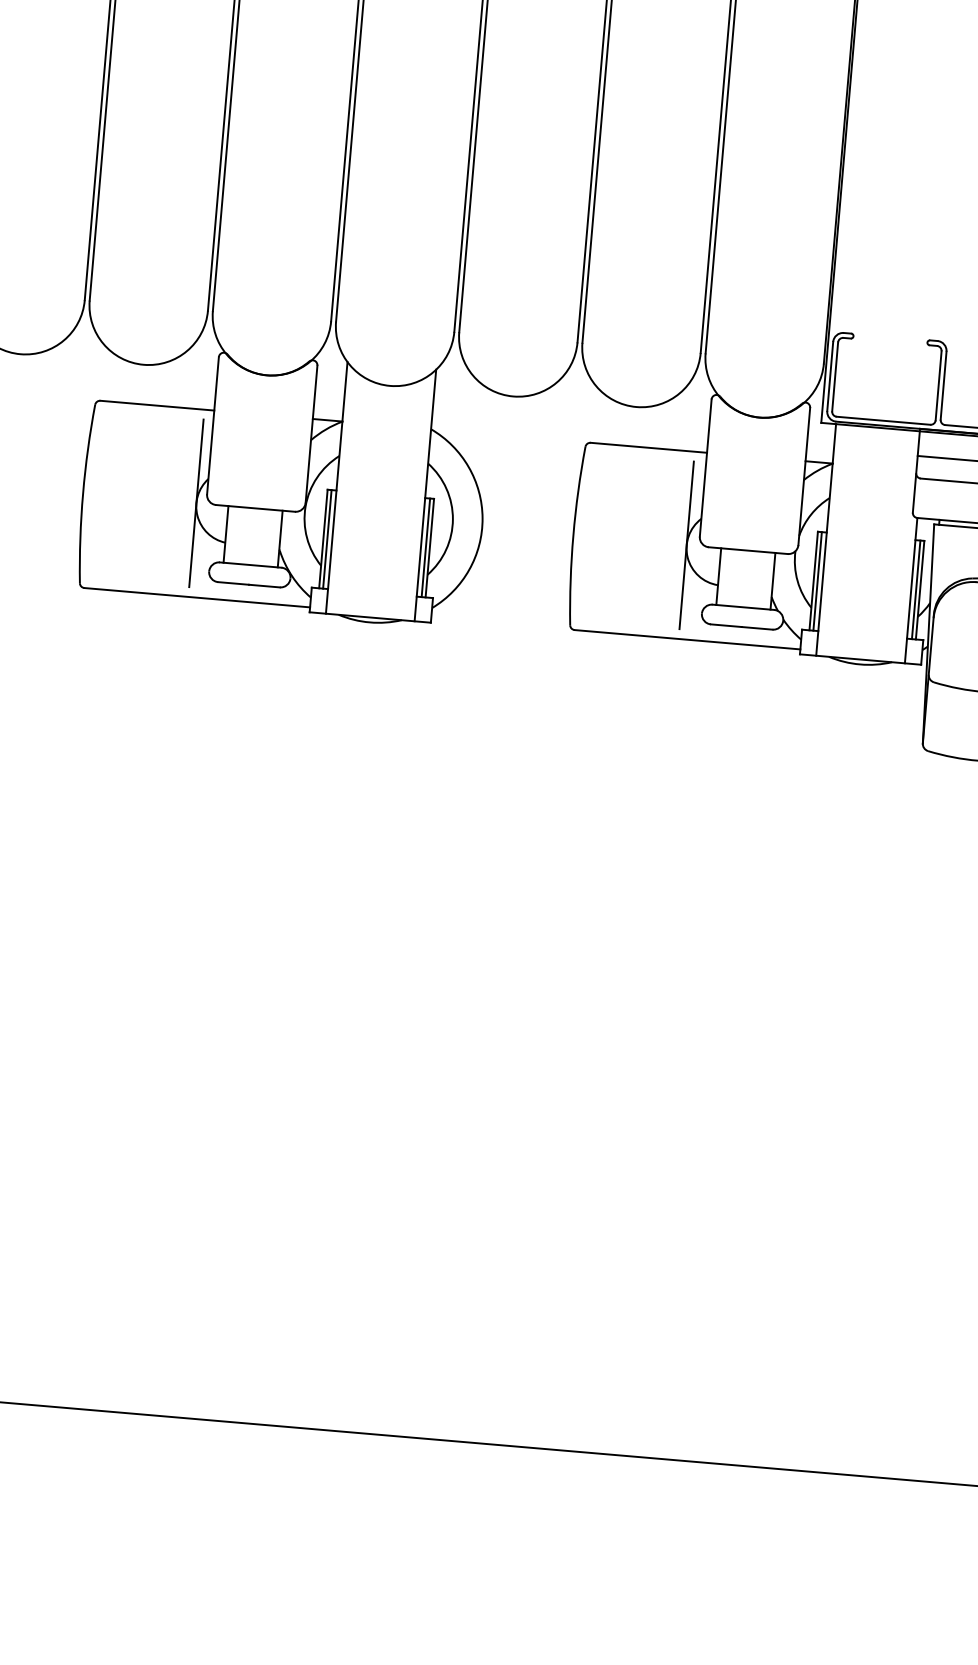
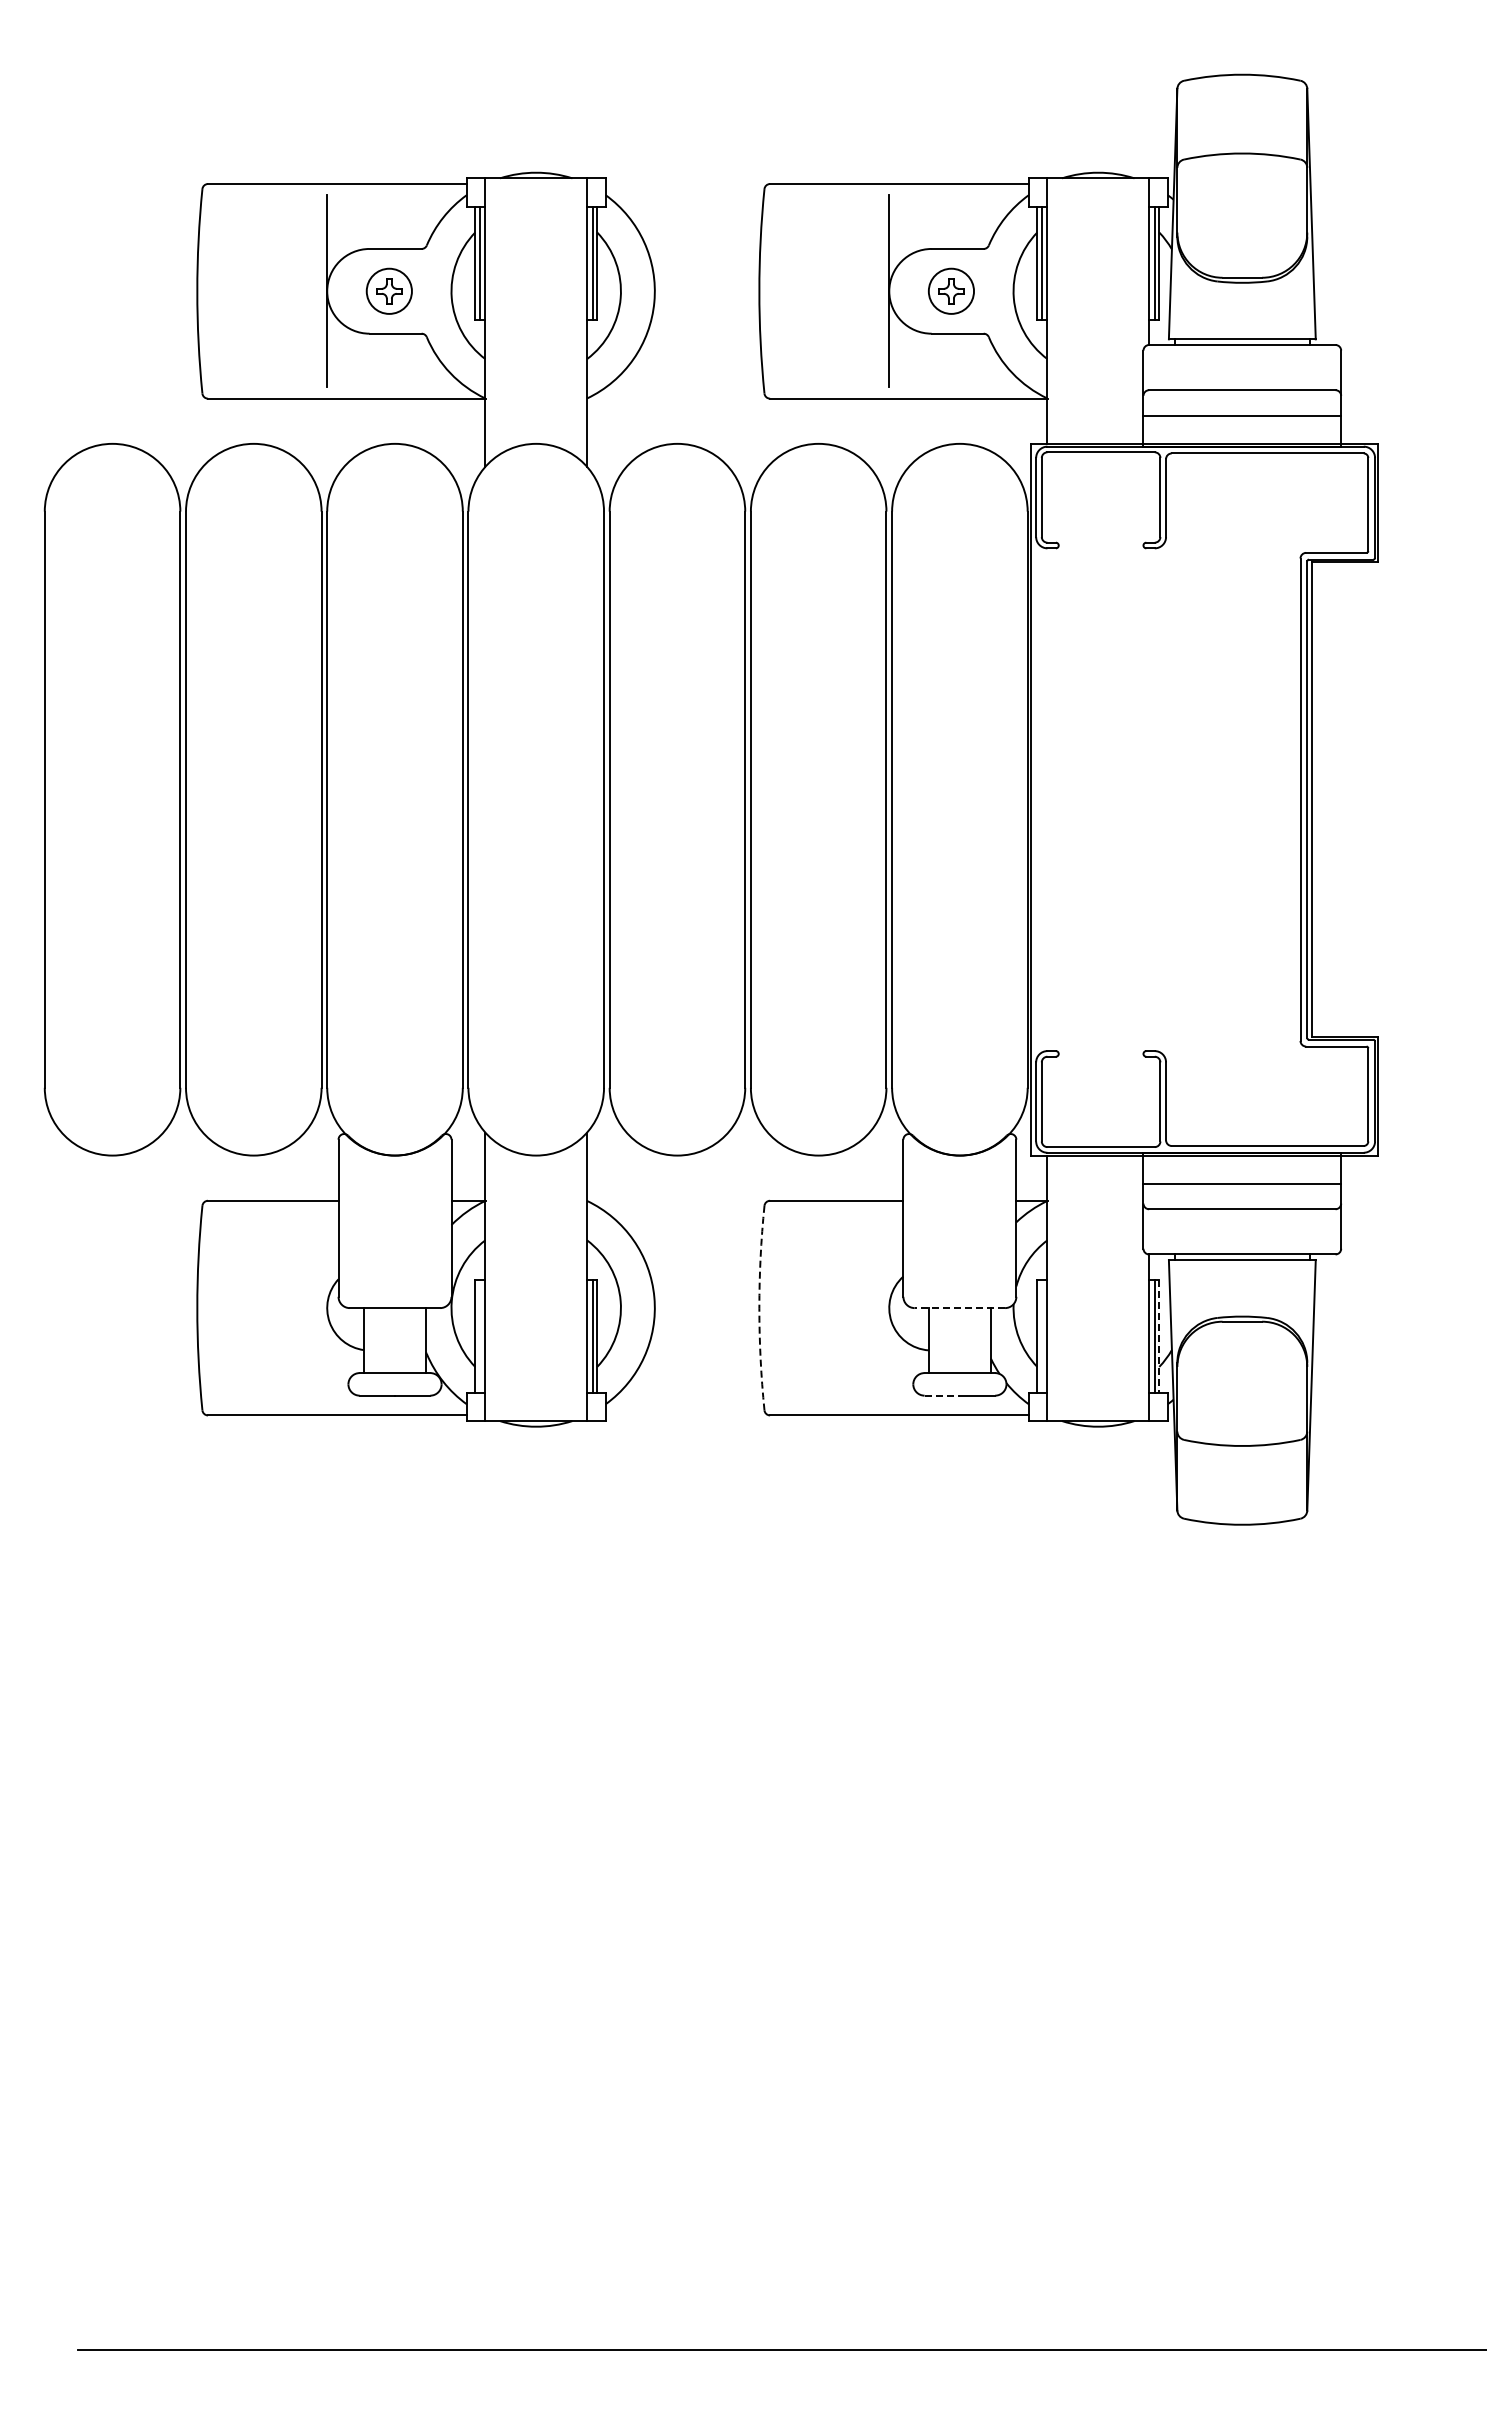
line: (196, 503) -> (327, 1308), removed
arc: (573, 535) -> (759, 1308), solid -> dashed
line: (327, 538) -> (479, 1335), removed
line: (686, 545) -> (889, 1308), removed
line: (747, 550) -> (959, 1308), solid -> dashed
line: (817, 580) -> (1041, 1335), removed
line: (920, 590) -> (1159, 1336), solid -> dashed
line: (726, 625) -> (942, 1395), solid -> dashed

